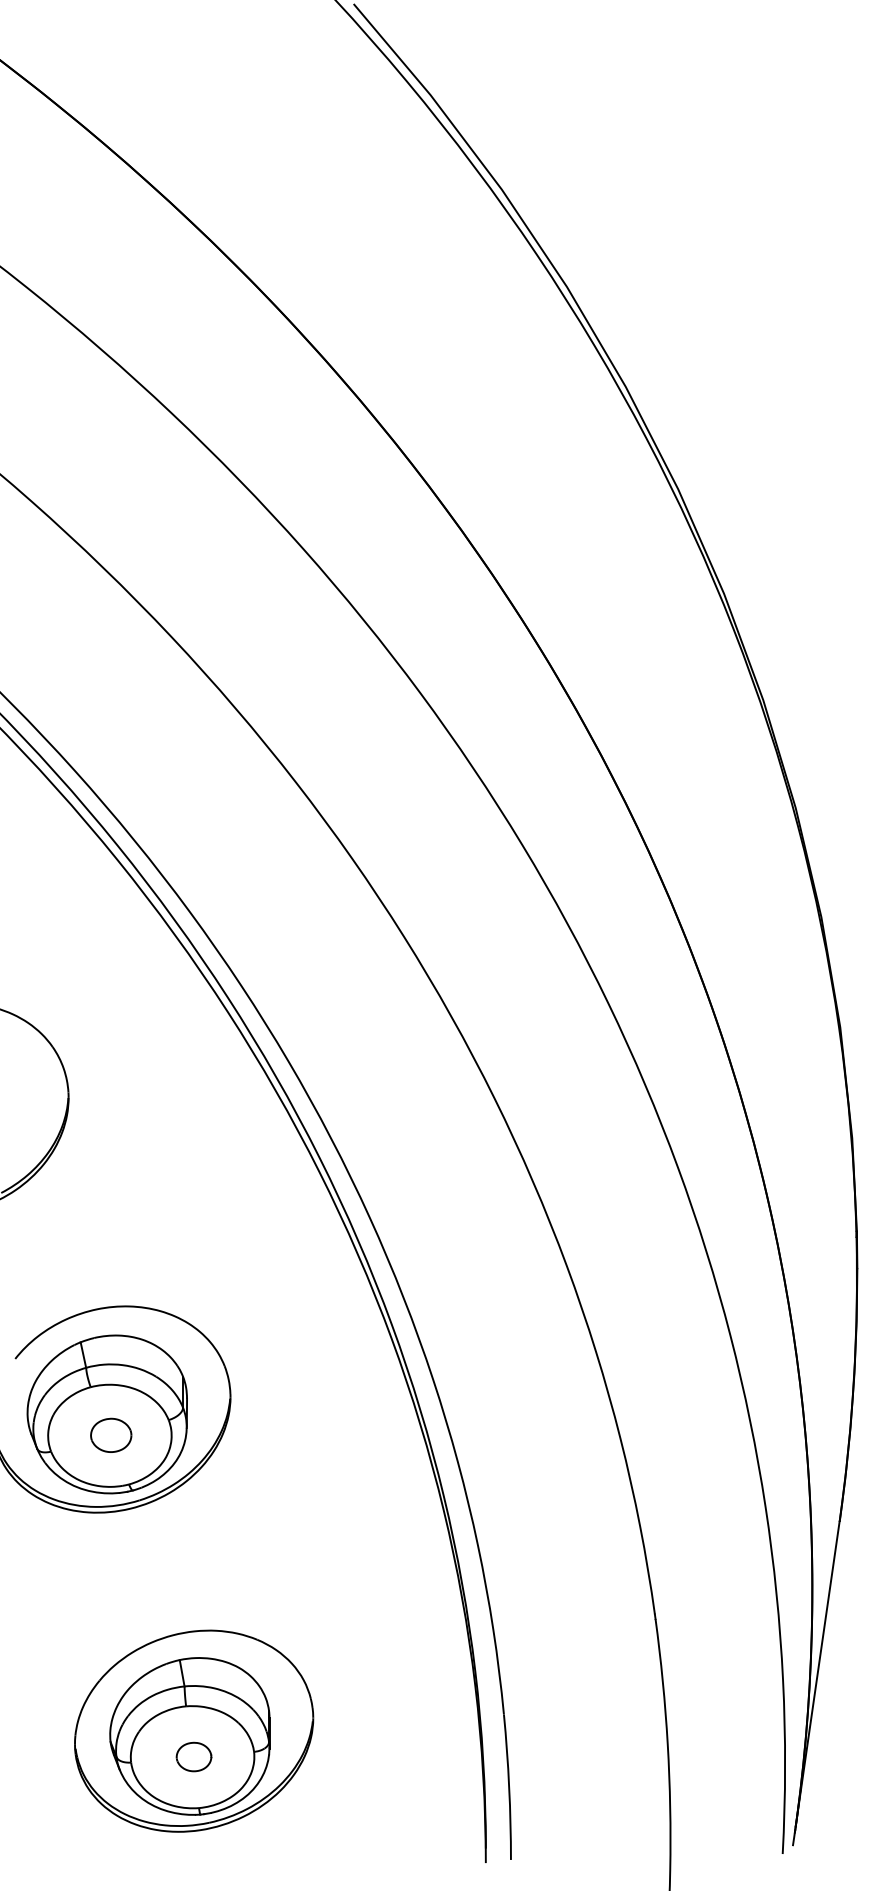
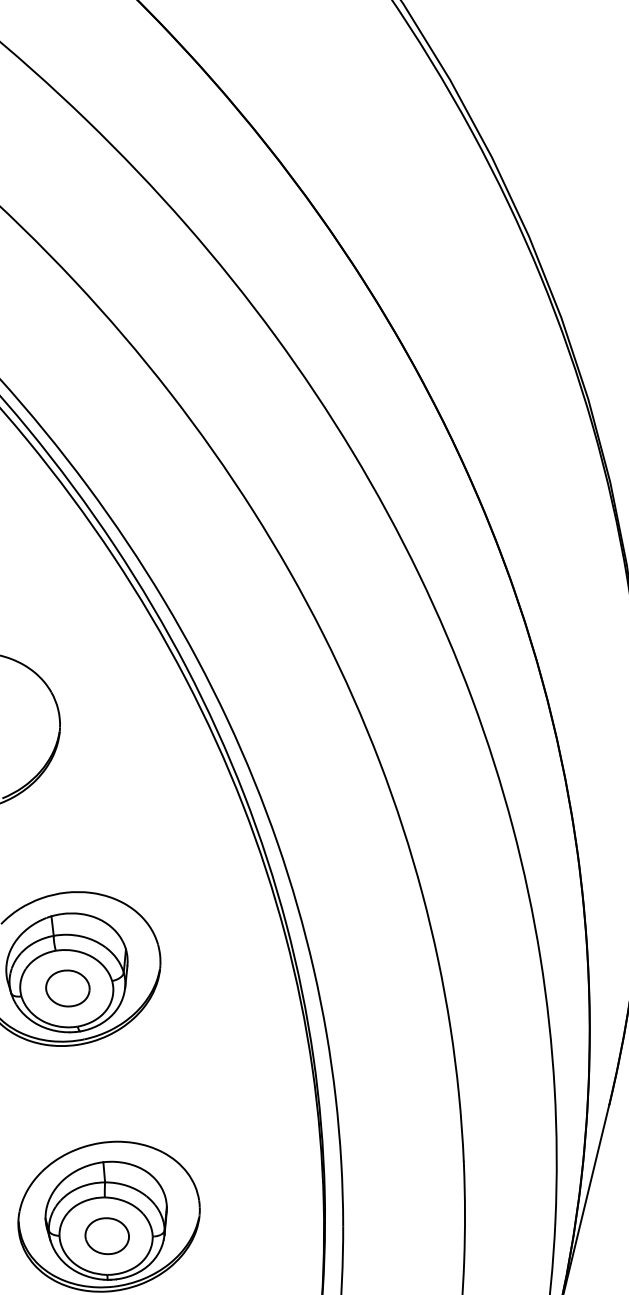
part: (110, 1435) -> (67, 988), size x1.43
part: (193, 1756) -> (106, 1235), size x1.67

